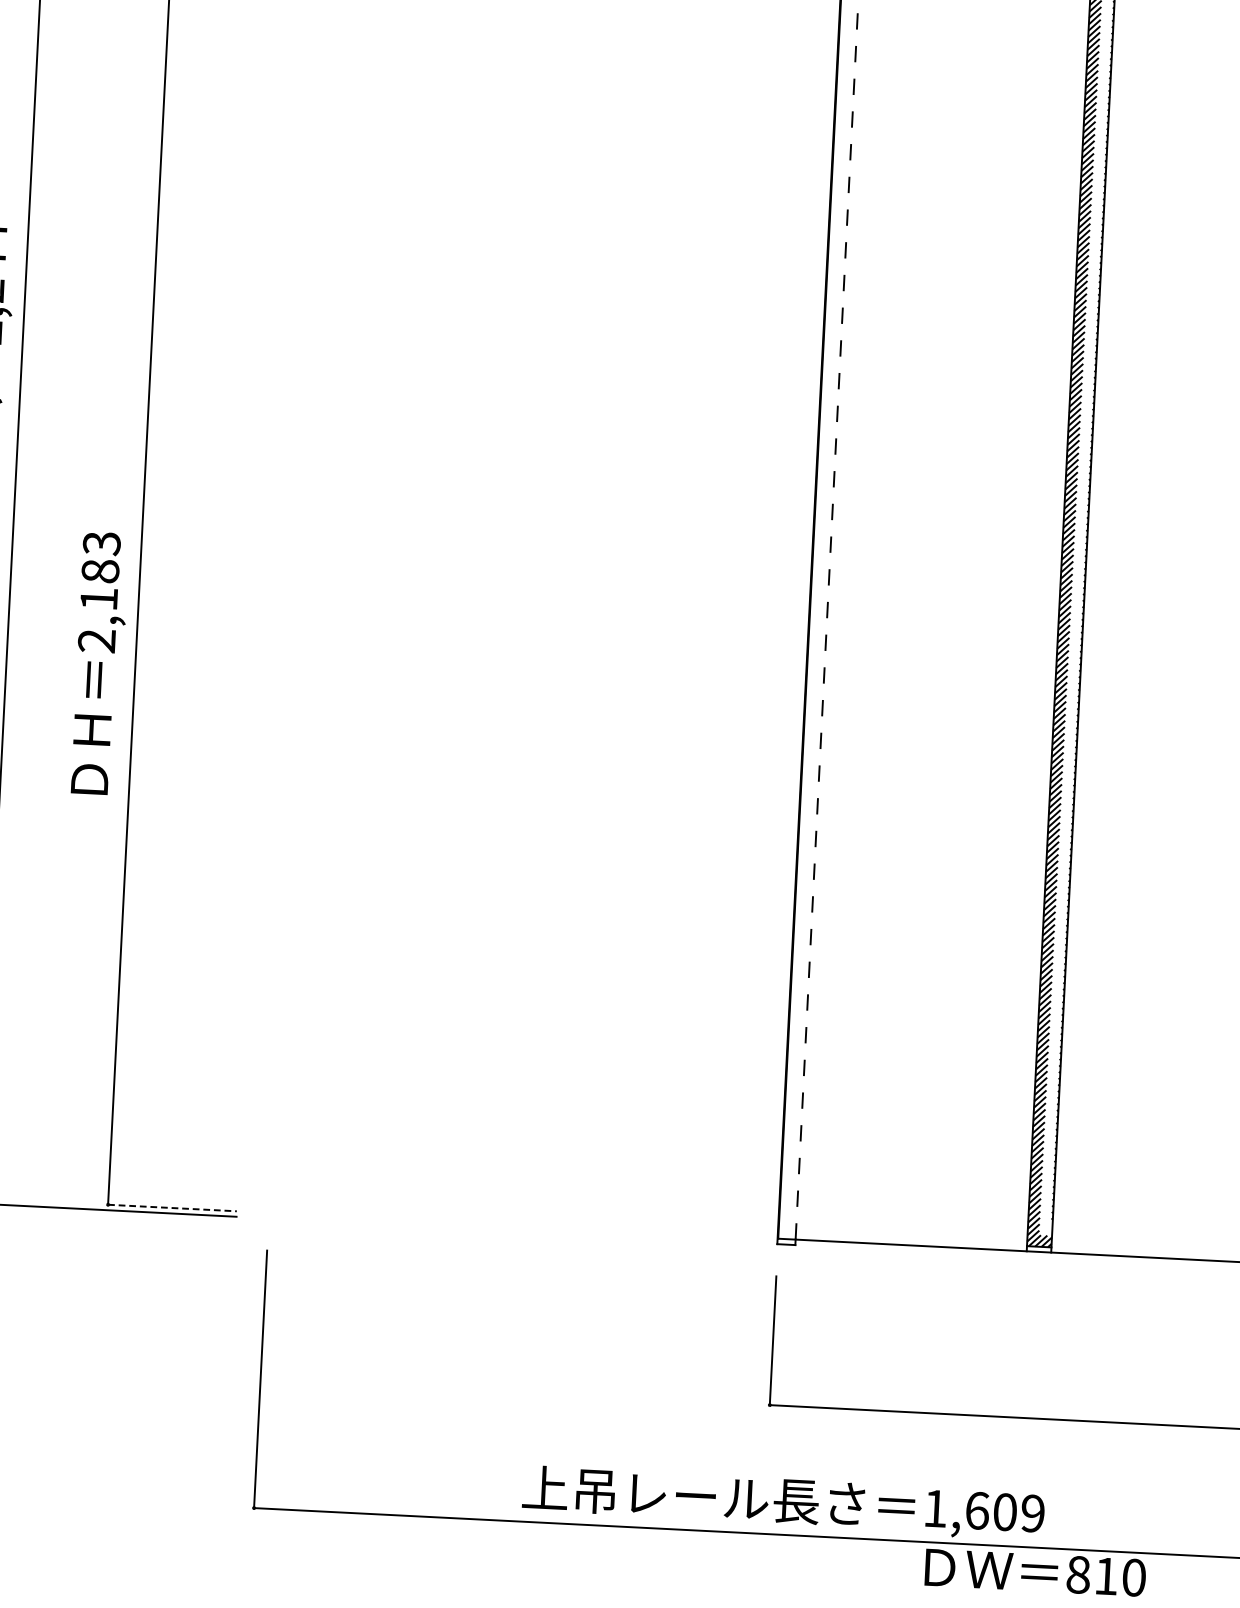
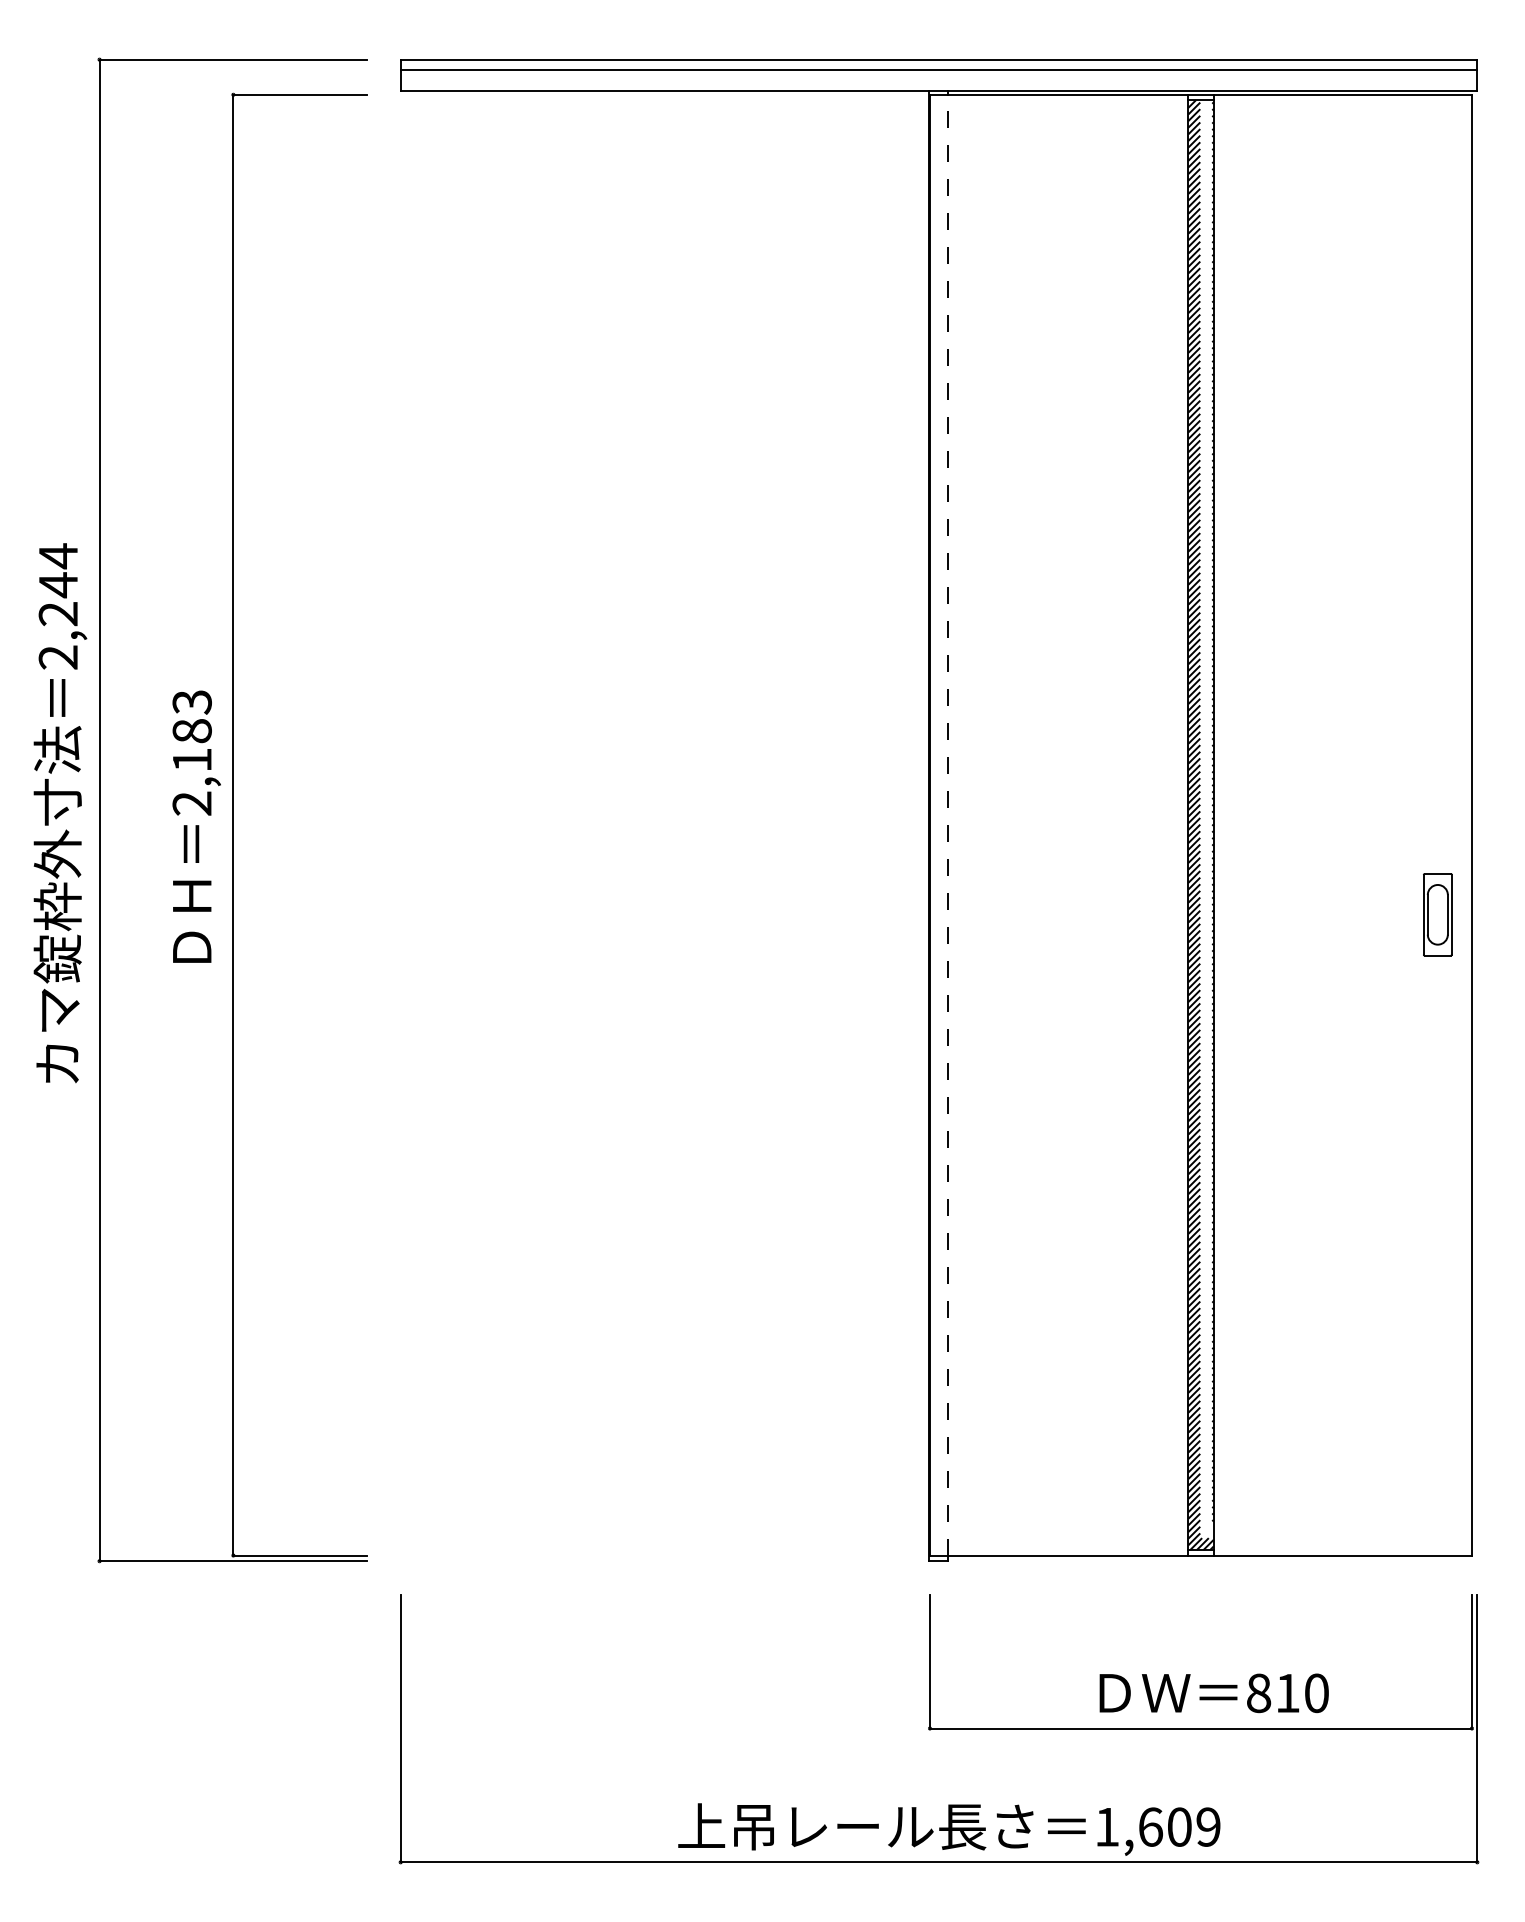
text: (99, 663) -> (196, 826), moved
line: (172, 1208) -> (300, 1555), dashed -> solid
text: (1034, 1572) -> (1213, 1693), moved

